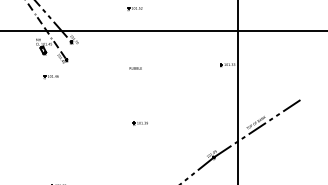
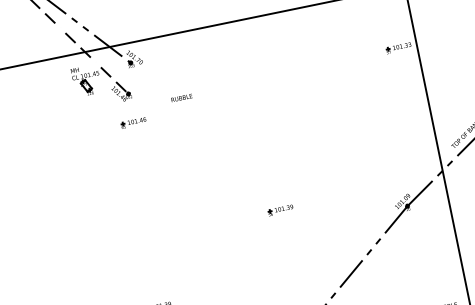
text: (135, 68) -> (181, 98), moved
part: (50, 77) -> (132, 123), moved
part: (139, 123) -> (278, 210), moved

